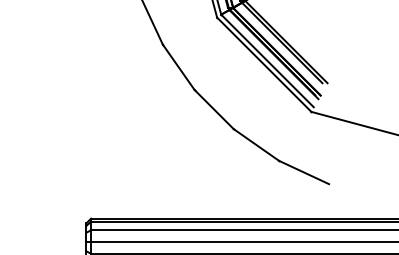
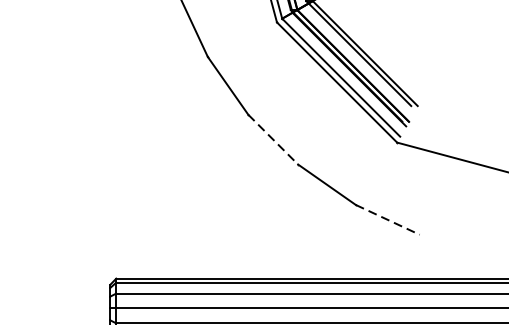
line: (214, 109) -> (273, 139), solid -> dashed
line: (304, 172) -> (388, 219), solid -> dashed

